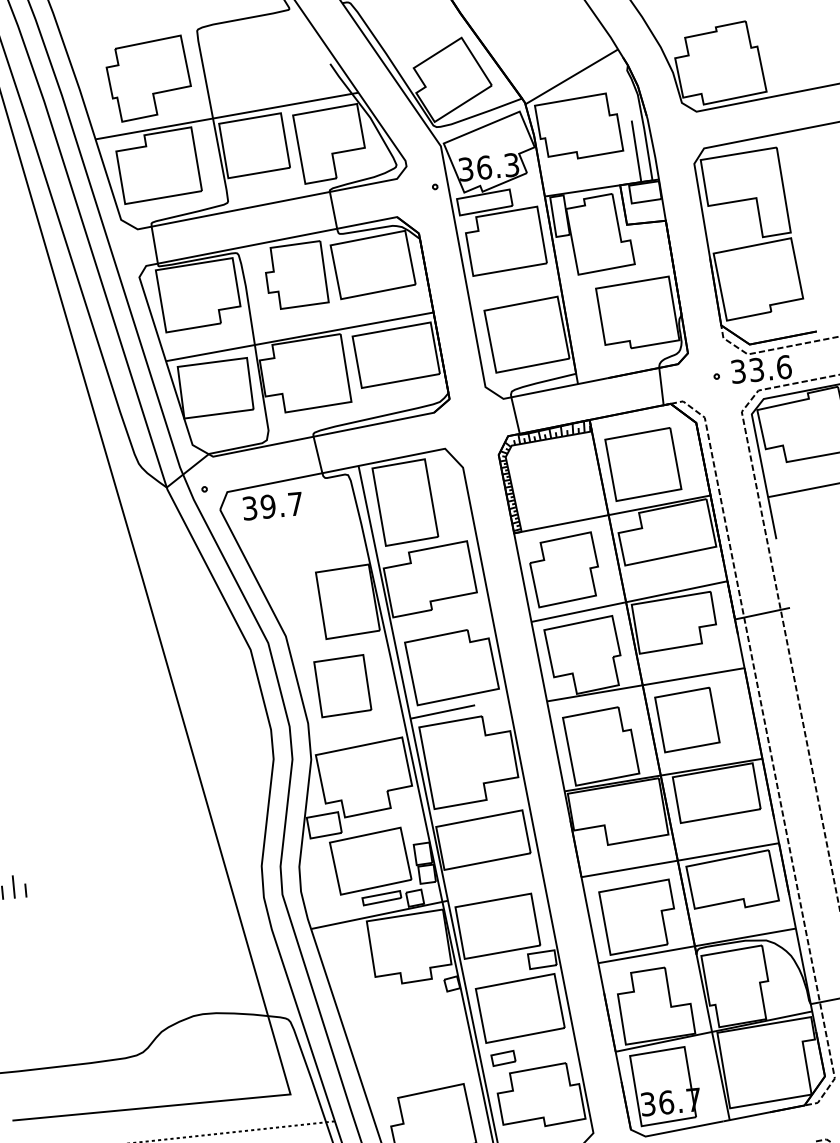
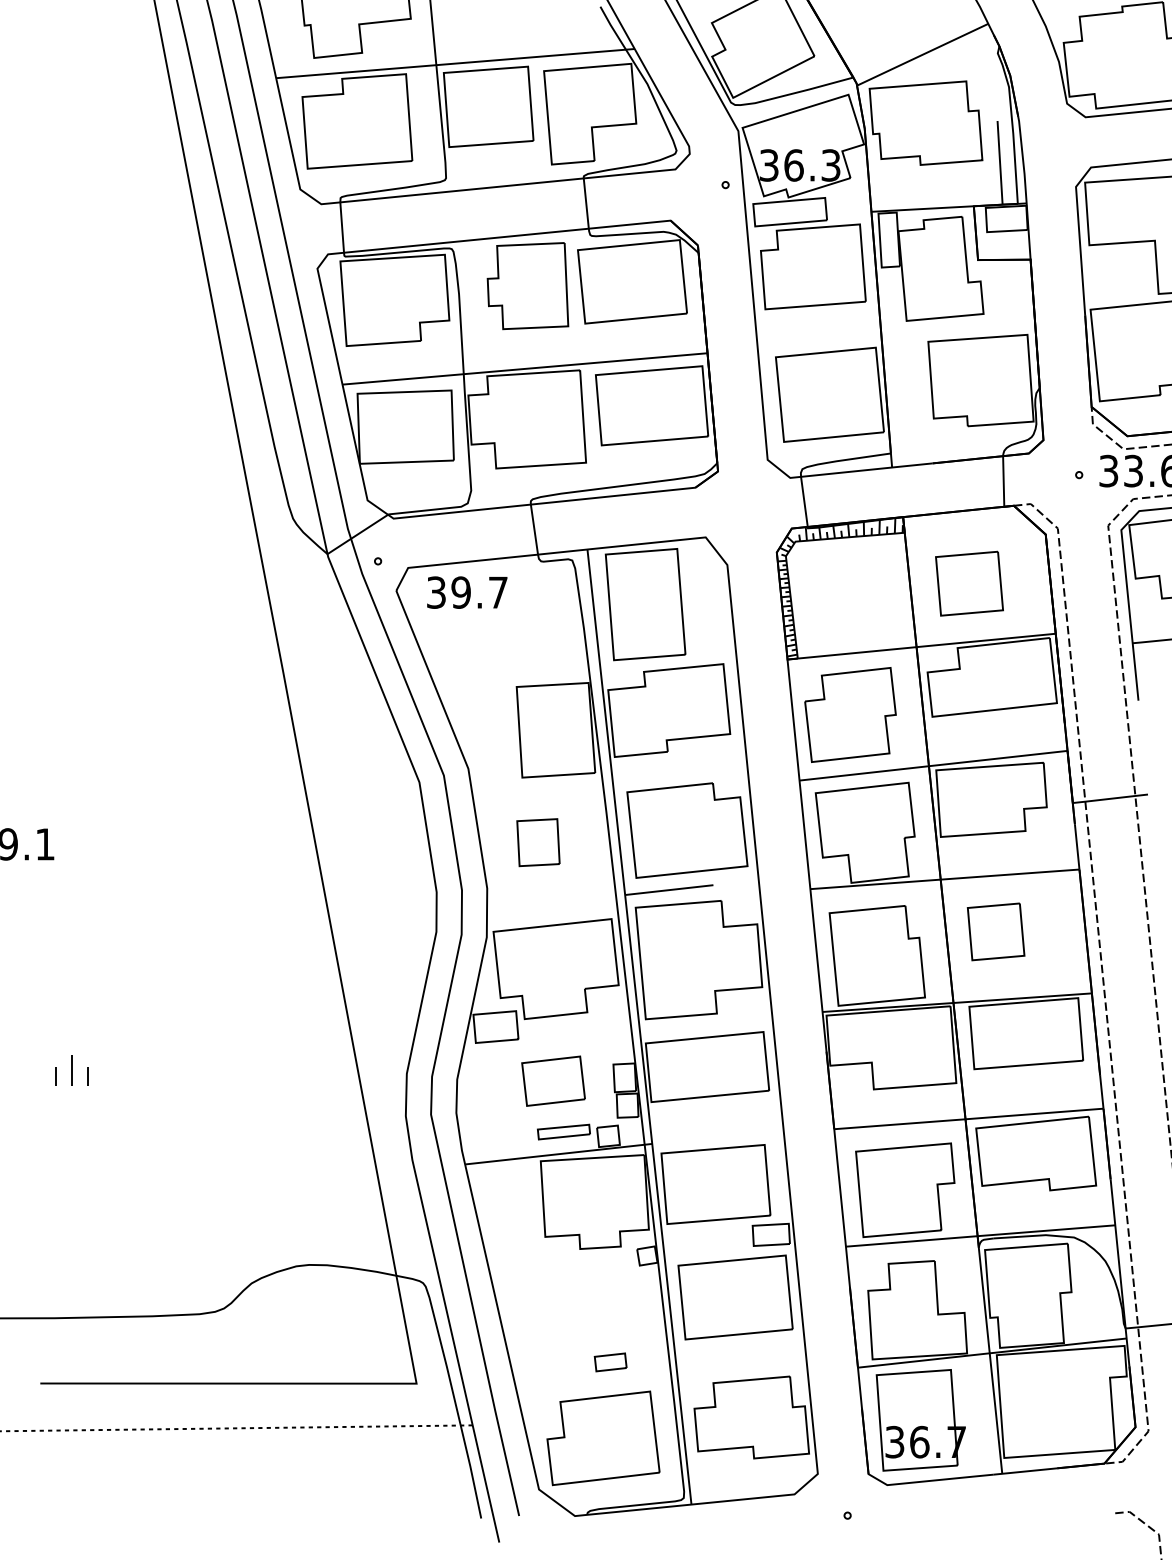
part: (643, 464) -> (969, 583), size x0.7
part: (342, 685) -> (538, 842), size x0.6
part: (686, 719) -> (995, 931), size x0.7
part: (370, 861) -> (553, 1081), size x0.6
part: (503, 1058) -> (610, 1362), moved

